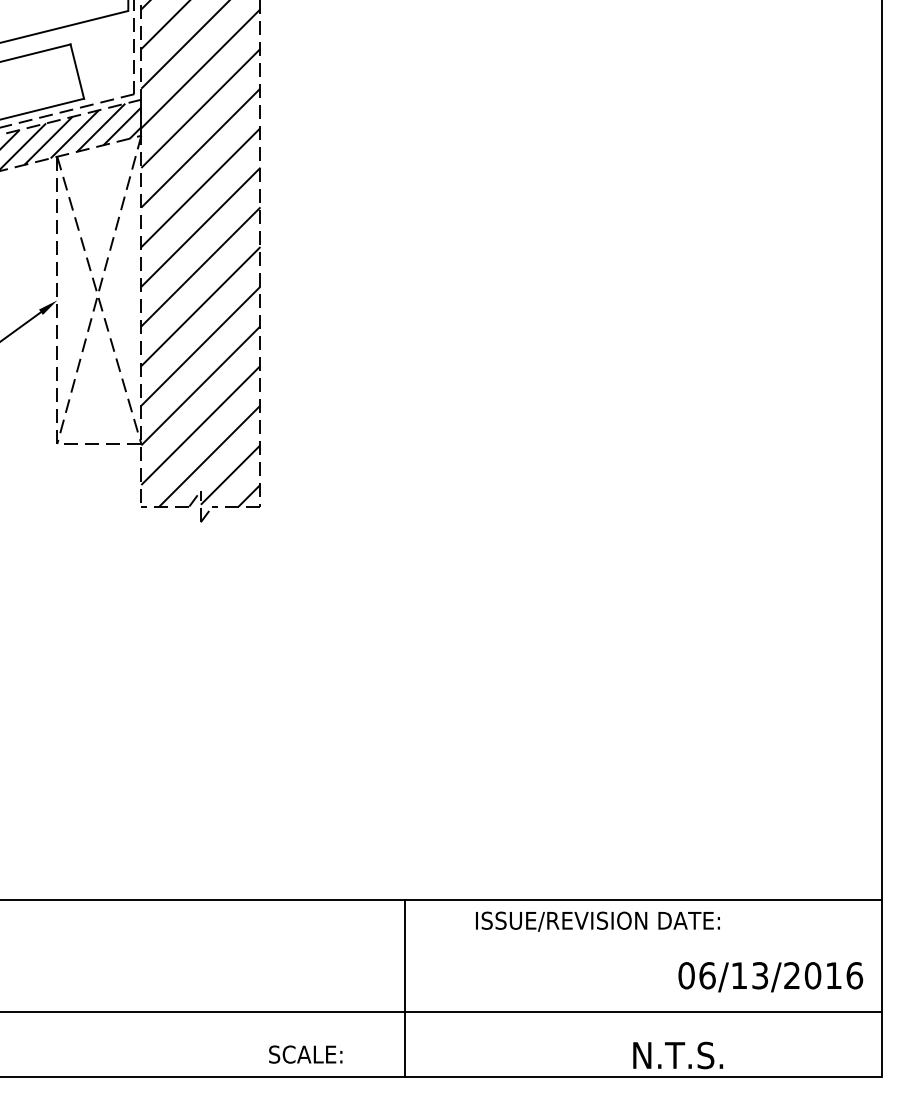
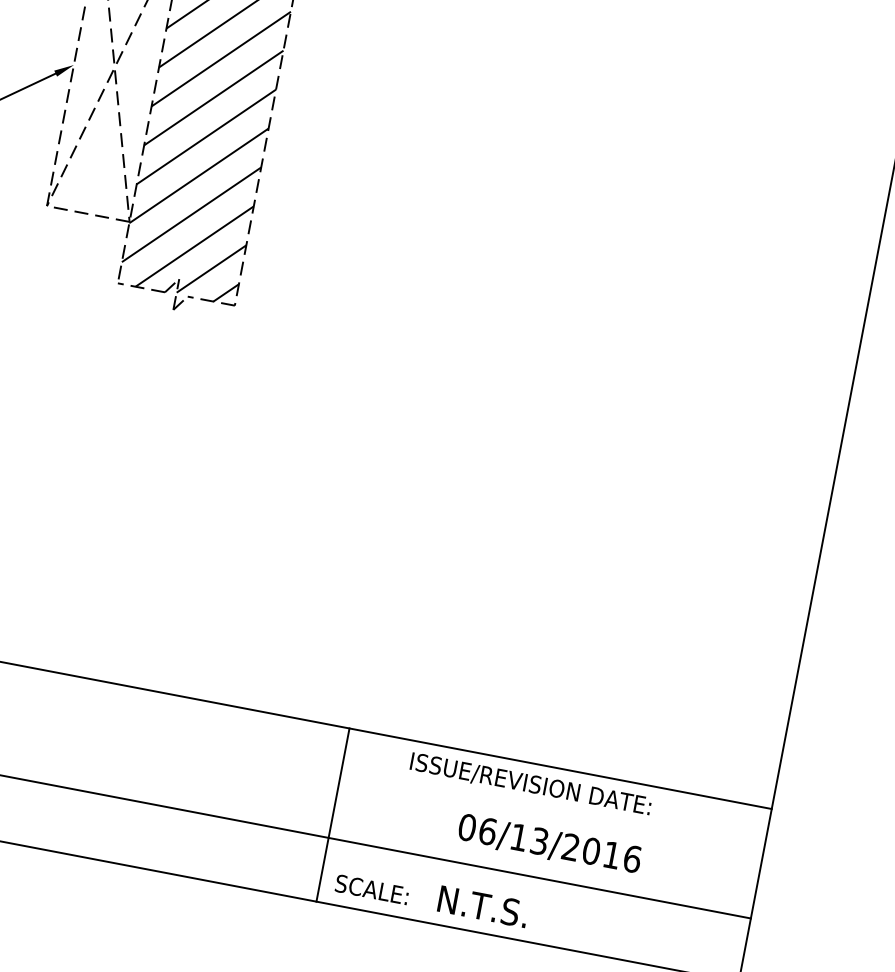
text: (597, 921) -> (530, 784), moved
text: (770, 977) -> (549, 845), moved
line: (405, 988) -> (333, 815), moved
text: (305, 1054) -> (371, 889), moved
text: (678, 1055) -> (483, 906), moved

